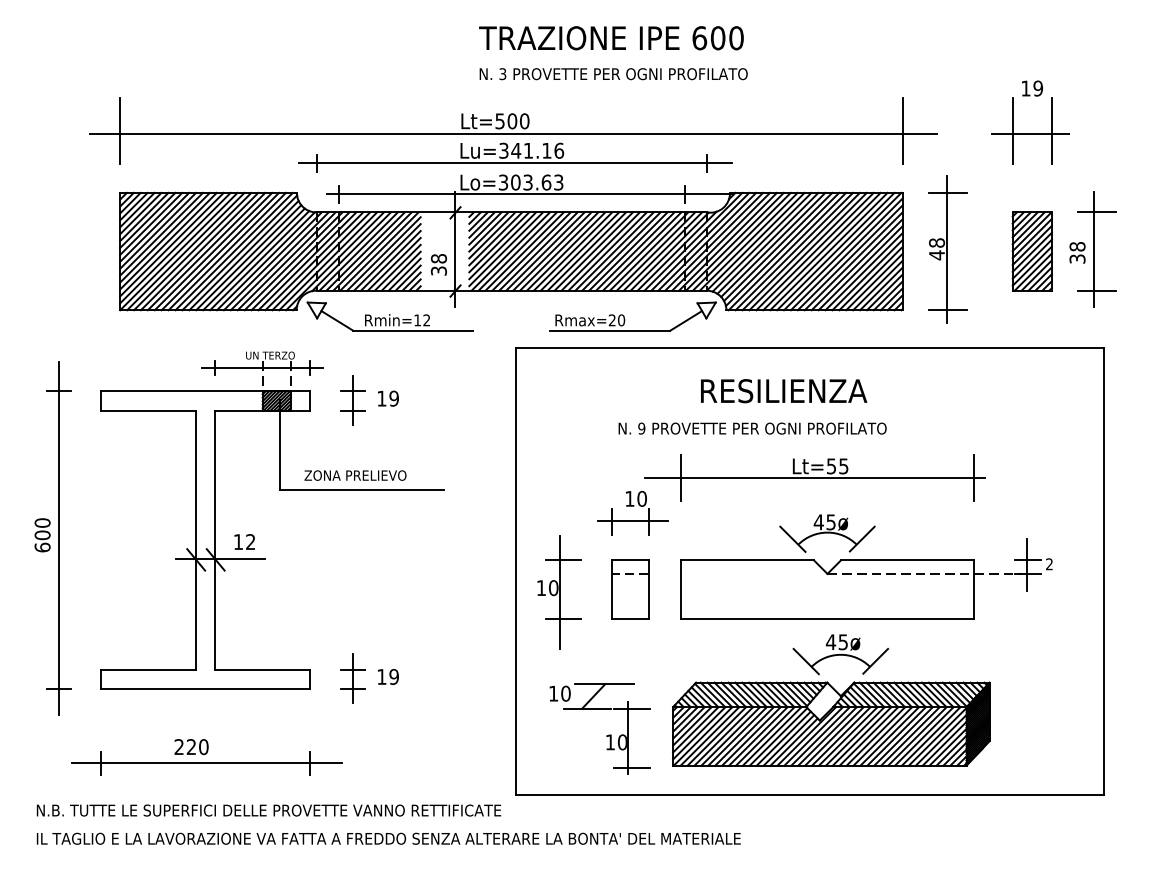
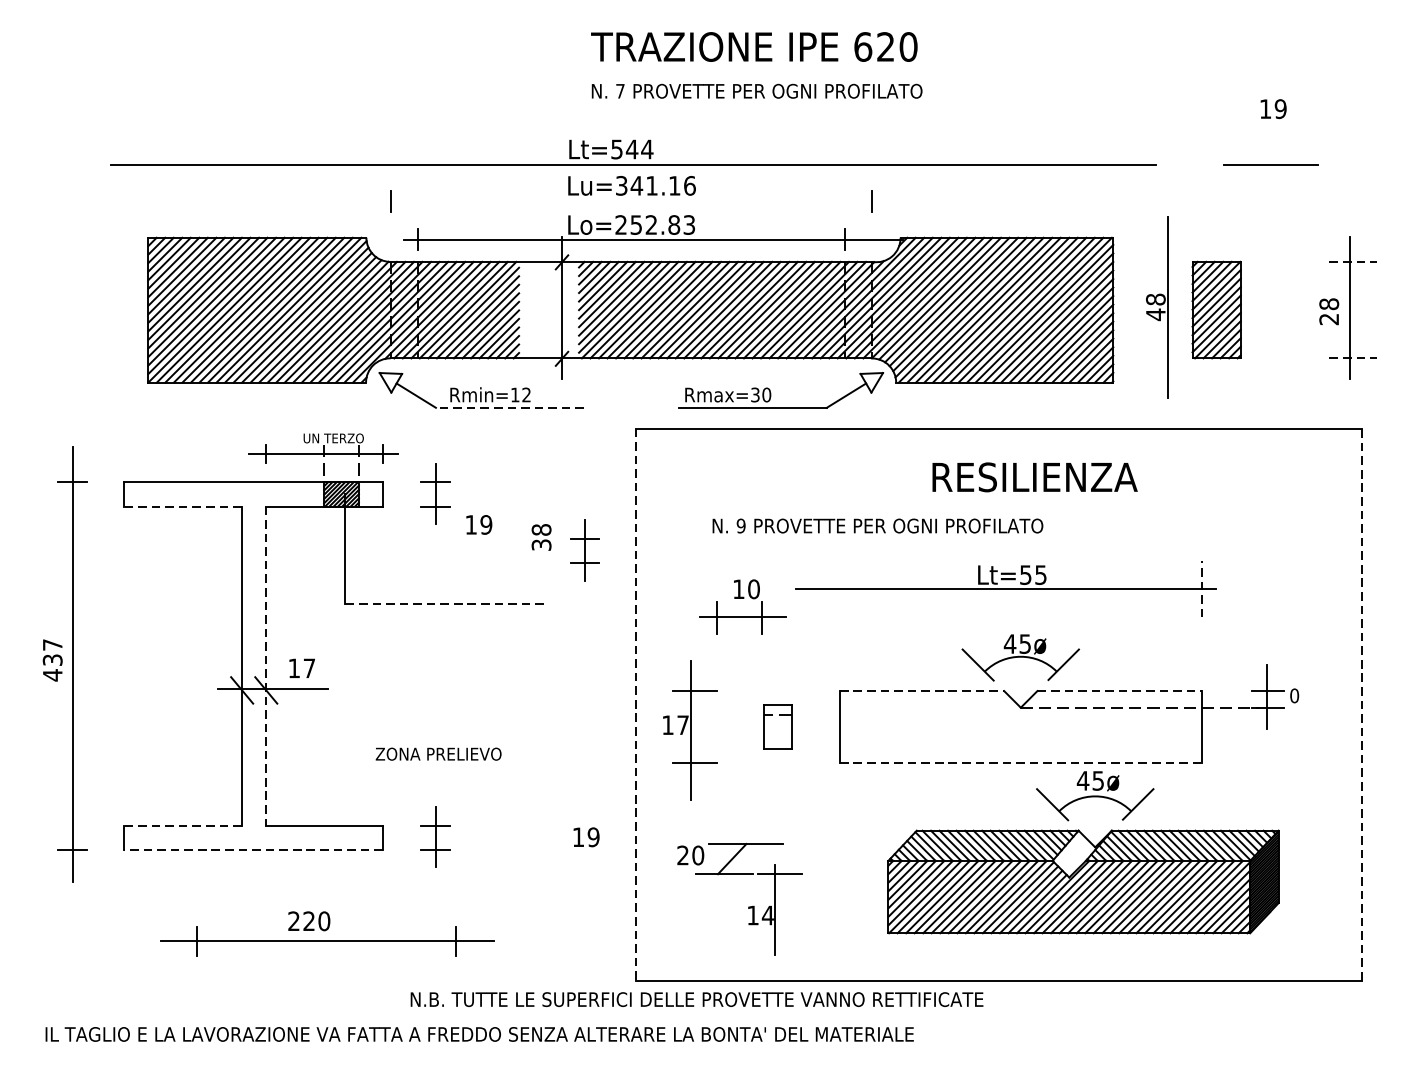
text: (717, 38) -> (885, 47), 600 -> 620
text: (502, 74) -> (619, 91), 3 -> 7
text: (518, 121) -> (639, 149), Lt=500 -> Lt=544
line: (120, 130) -> (148, 160), removed
line: (902, 130) -> (1113, 160), removed
line: (1012, 130) -> (1248, 160), removed
line: (1051, 130) -> (1297, 160), removed
line: (514, 163) -> (634, 201), removed
text: (525, 182) -> (648, 224), Lo=303.63 -> Lo=252.83
line: (947, 192) -> (1168, 237), removed
line: (1097, 212) -> (1353, 261), solid -> dashed
part: (1031, 251) -> (1215, 310), moved
text: (1077, 258) -> (1329, 318), 38 -> 28
text: (438, 264) -> (541, 537), moved
line: (1097, 290) -> (1353, 358), solid -> dashed
line: (947, 310) -> (1168, 382), removed
text: (611, 320) -> (754, 395), Rmax=20 -> Rmax=30
line: (412, 330) -> (508, 407), solid -> dashed
text: (784, 391) -> (1035, 477), moved
text: (388, 398) -> (479, 524), moved
line: (148, 410) -> (183, 506), solid -> dashed
text: (752, 428) -> (877, 525), moved
part: (473, 446) -> (584, 550), added
text: (355, 475) -> (438, 754), moved
line: (680, 477) -> (839, 588), removed
line: (974, 477) -> (1202, 588), solid -> dashed
line: (362, 489) -> (447, 603), solid -> dashed
part: (632, 512) -> (742, 606), moved
text: (42, 535) -> (52, 660), 600 -> 437
line: (215, 540) -> (265, 666), solid -> dashed
text: (250, 541) -> (309, 667), 12 -> 17
line: (747, 560) -> (922, 691), solid -> dashed
line: (907, 560) -> (1119, 691), solid -> dashed
text: (1049, 564) -> (1294, 696), 2 -> 0
line: (515, 571) -> (635, 704), solid -> dashed
line: (1104, 571) -> (1362, 704), solid -> dashed
text: (553, 588) -> (682, 725), 10 -> 17
part: (630, 589) -> (777, 726), size x0.6
line: (827, 619) -> (1020, 763), solid -> dashed
line: (148, 669) -> (183, 825), solid -> dashed
text: (388, 676) -> (586, 836), moved
line: (205, 689) -> (253, 850), solid -> dashed
text: (553, 693) -> (682, 855), 10 -> 20
part: (831, 700) -> (1083, 852), moved
text: (621, 742) -> (766, 915), 10 -> 14
part: (206, 757) -> (327, 934), moved
line: (631, 767) -> (779, 946), removed
text: (268, 810) -> (696, 999), moved

